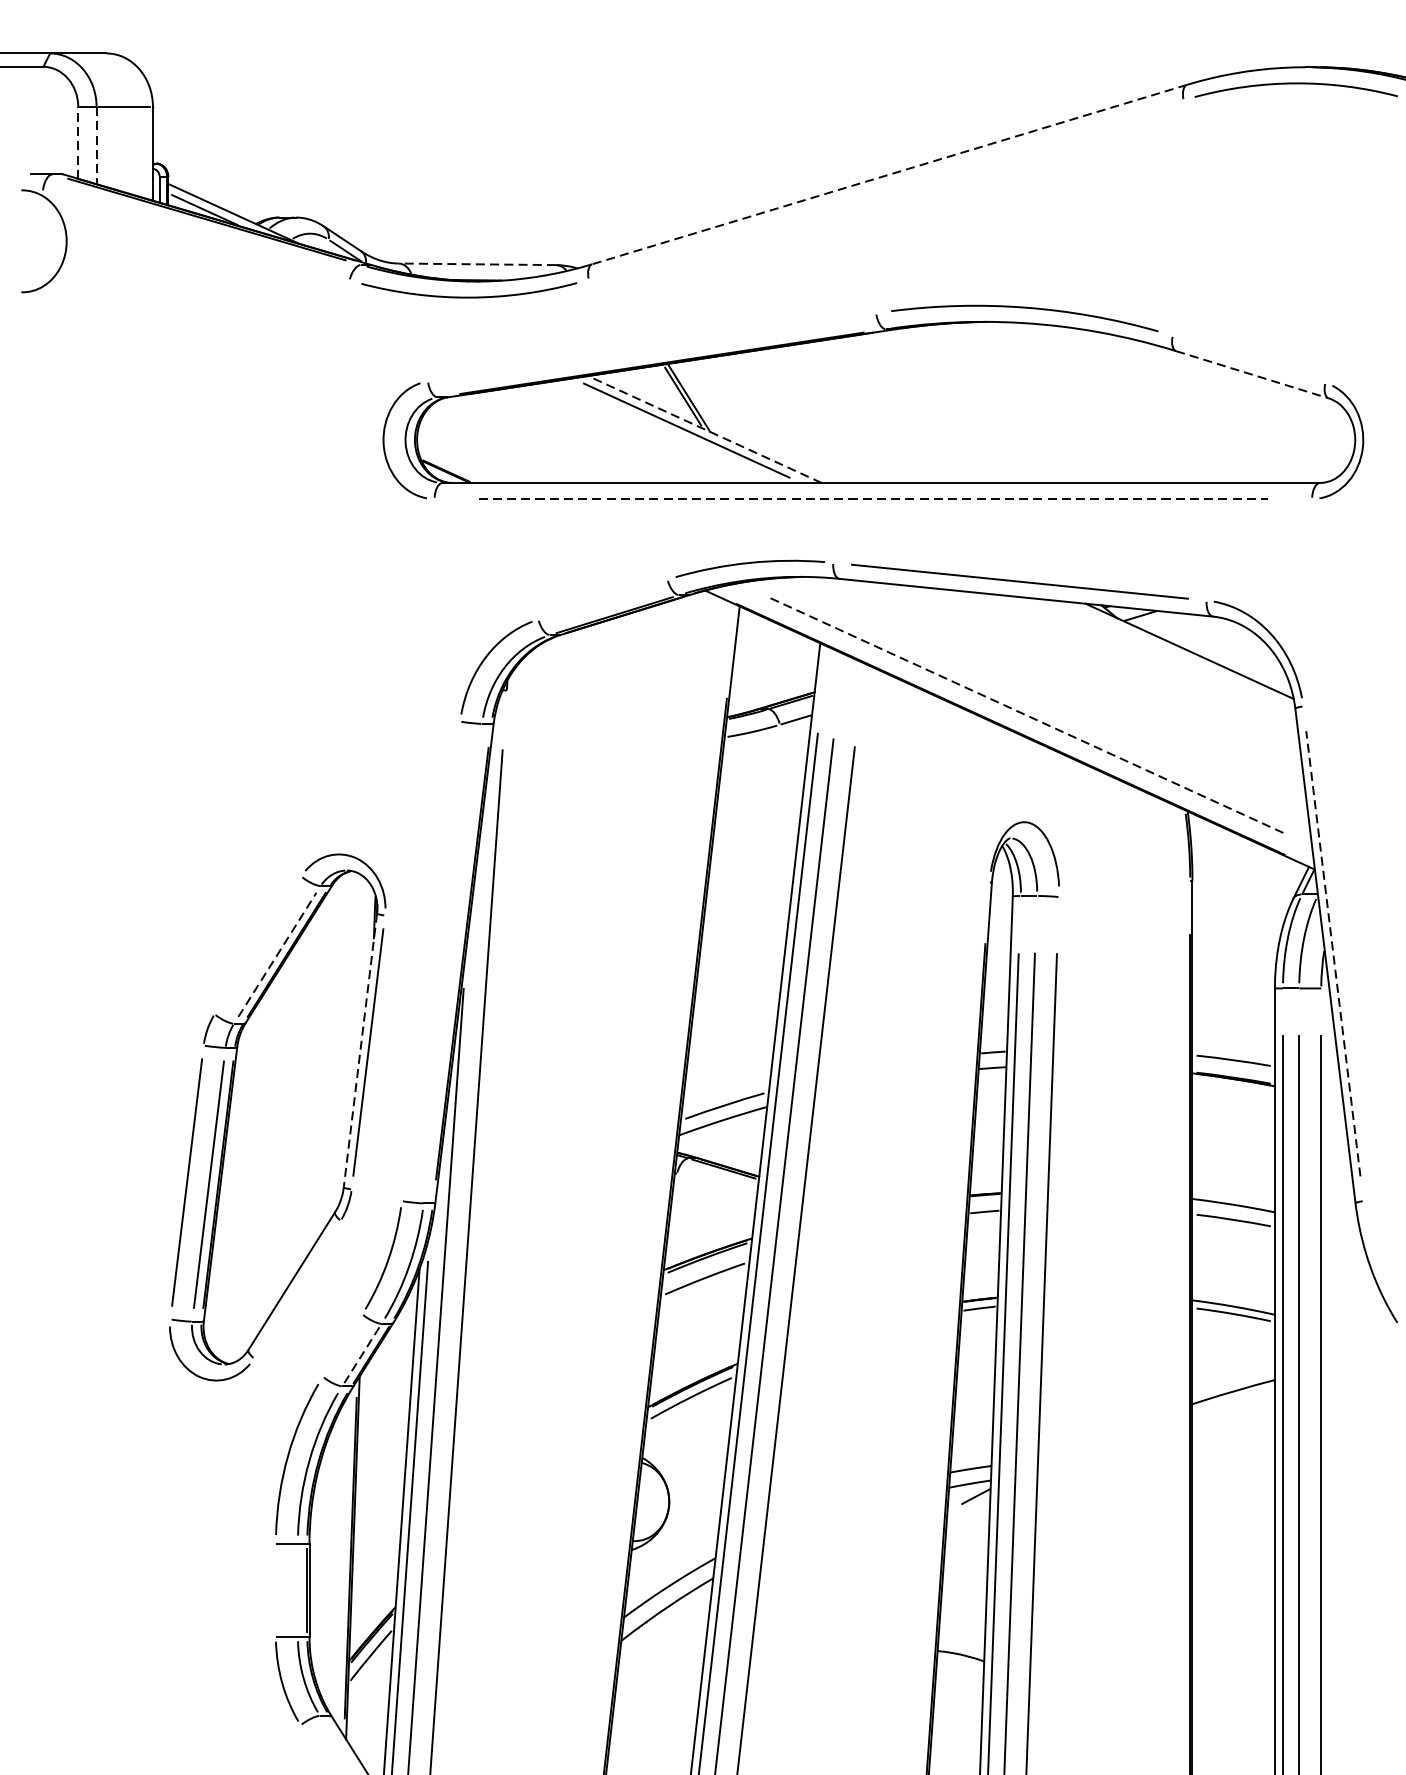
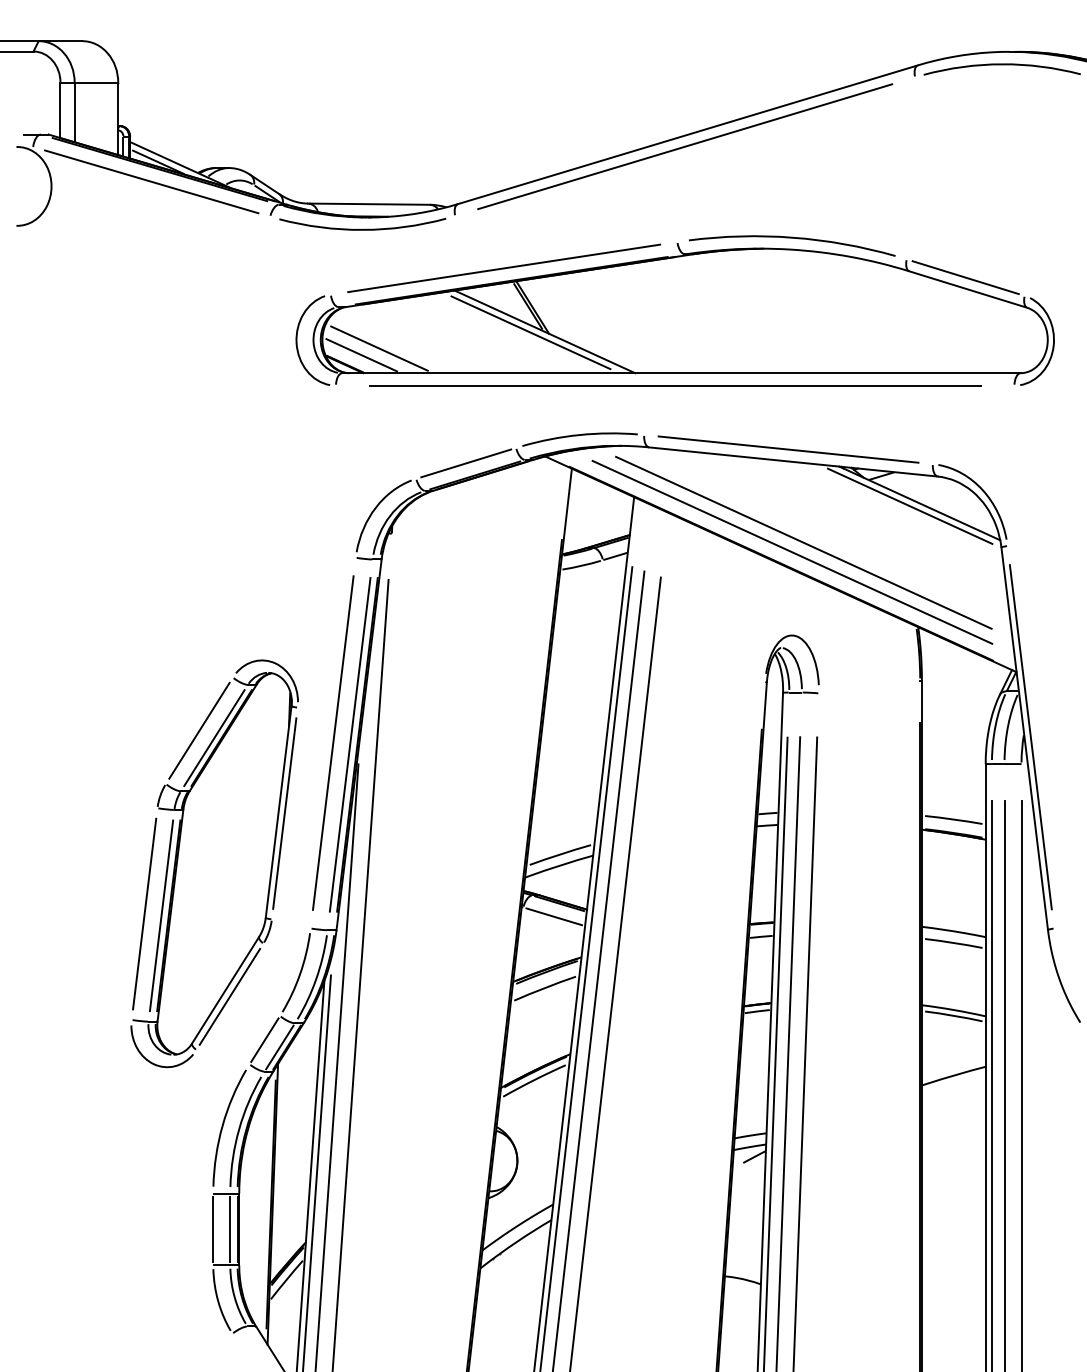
line: (78, 143) -> (60, 110), dashed -> solid
line: (96, 145) -> (74, 112), dashed -> solid
line: (889, 174) -> (687, 134), dashed -> solid
line: (886, 189) -> (685, 146), added
line: (195, 234) -> (151, 181), added
line: (476, 264) -> (368, 204), dashed -> solid
line: (652, 347) -> (504, 268), added
line: (1248, 359) -> (965, 277), added
line: (1252, 374) -> (968, 289), dashed -> solid
line: (704, 428) -> (544, 331), dashed -> solid
line: (490, 450) -> (379, 348), added
line: (467, 460) -> (361, 355), added
line: (873, 498) -> (675, 385), dashed -> solid
line: (603, 599) -> (466, 463), added
line: (1177, 654) -> (910, 505), added
line: (1039, 701) -> (803, 542), added
line: (1025, 714) -> (792, 552), dashed -> solid
line: (258, 945) -> (199, 730), added
line: (1332, 952) -> (1030, 736), dashed -> solid
line: (277, 955) -> (214, 738), dashed -> solid
line: (430, 960) -> (332, 742), added
line: (452, 963) -> (349, 744), added
line: (360, 1051) -> (278, 812), dashed -> solid
line: (717, 1185) -> (554, 916), added
line: (296, 1289) -> (229, 996), added
line: (342, 1344) -> (264, 1039), added
line: (361, 1355) -> (279, 1047), dashed -> solid
line: (276, 1590) -> (213, 1229), added
line: (298, 1590) -> (230, 1229), added

